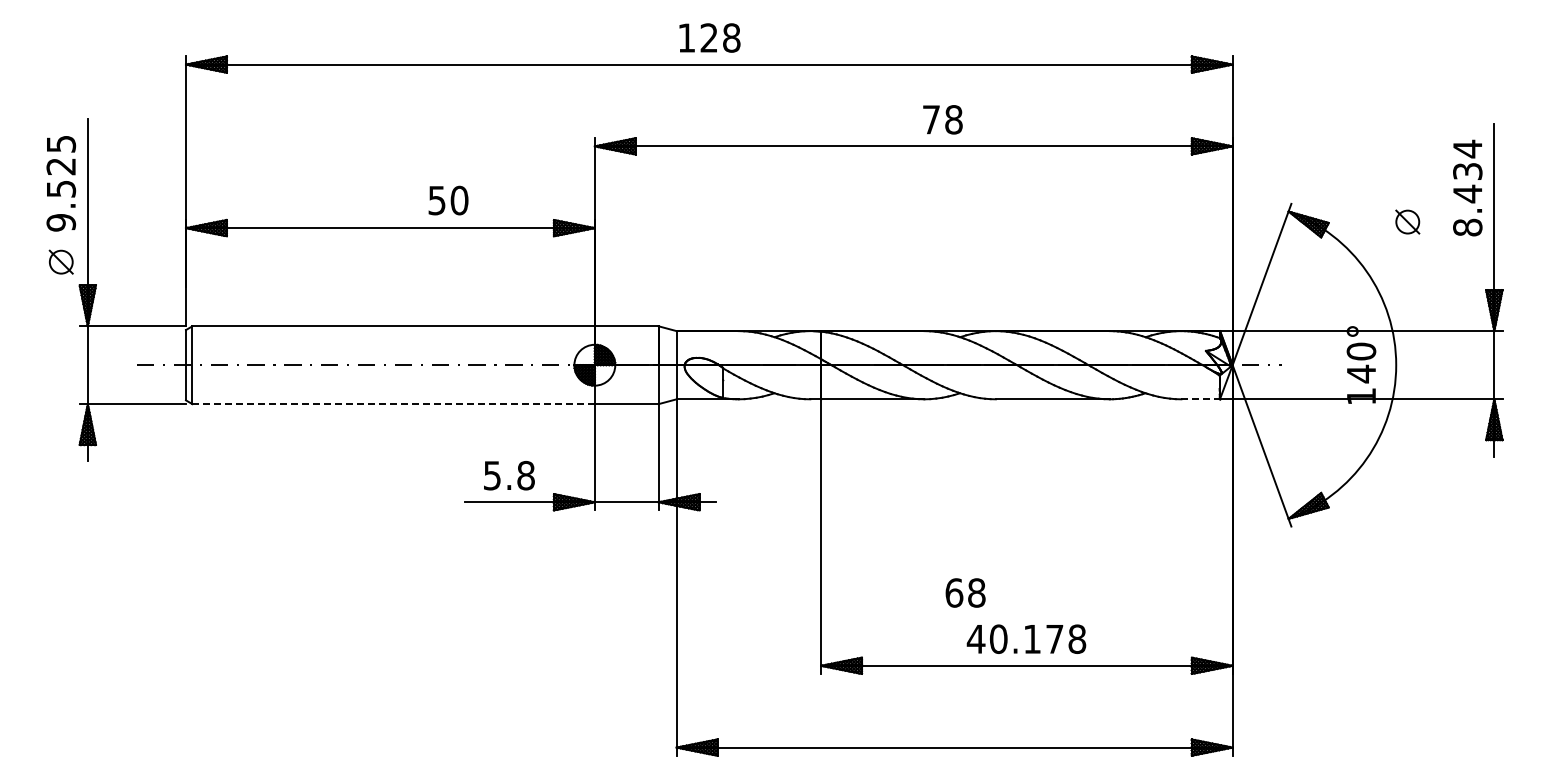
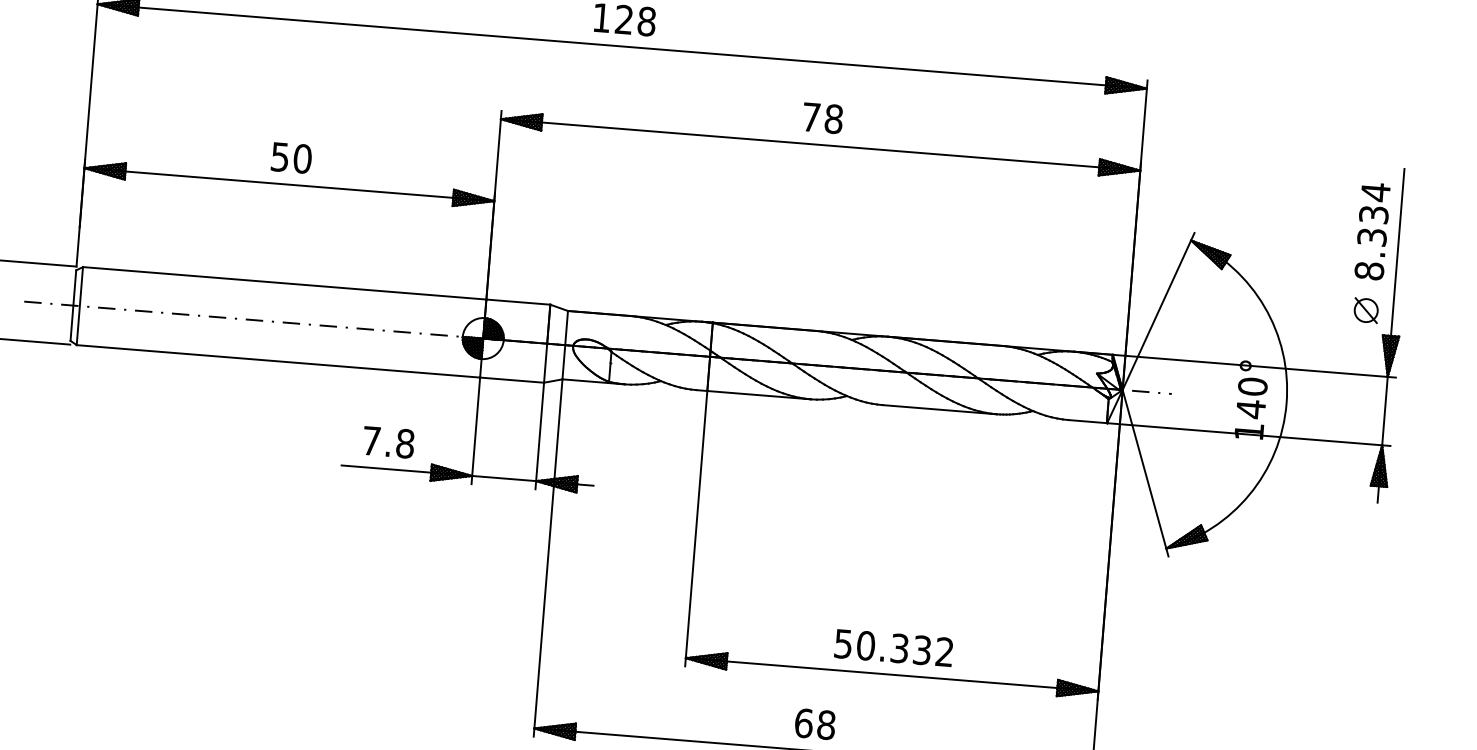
text: (942, 119) -> (822, 117), moved
text: (1467, 193) -> (1371, 236), 8.434 -> 8.334
text: (448, 200) -> (291, 157), moved
part: (1407, 221) -> (1366, 309), moved
line: (1201, 399) -> (1088, 421), dashed -> solid
line: (394, 404) -> (279, 361), dashed -> solid
text: (492, 475) -> (371, 440), 5.8 -> 7.8
text: (965, 592) -> (815, 723), moved
text: (1026, 639) -> (893, 648), 40.178 -> 50.332

